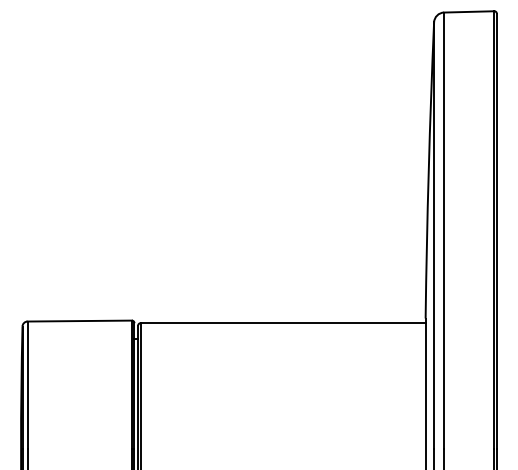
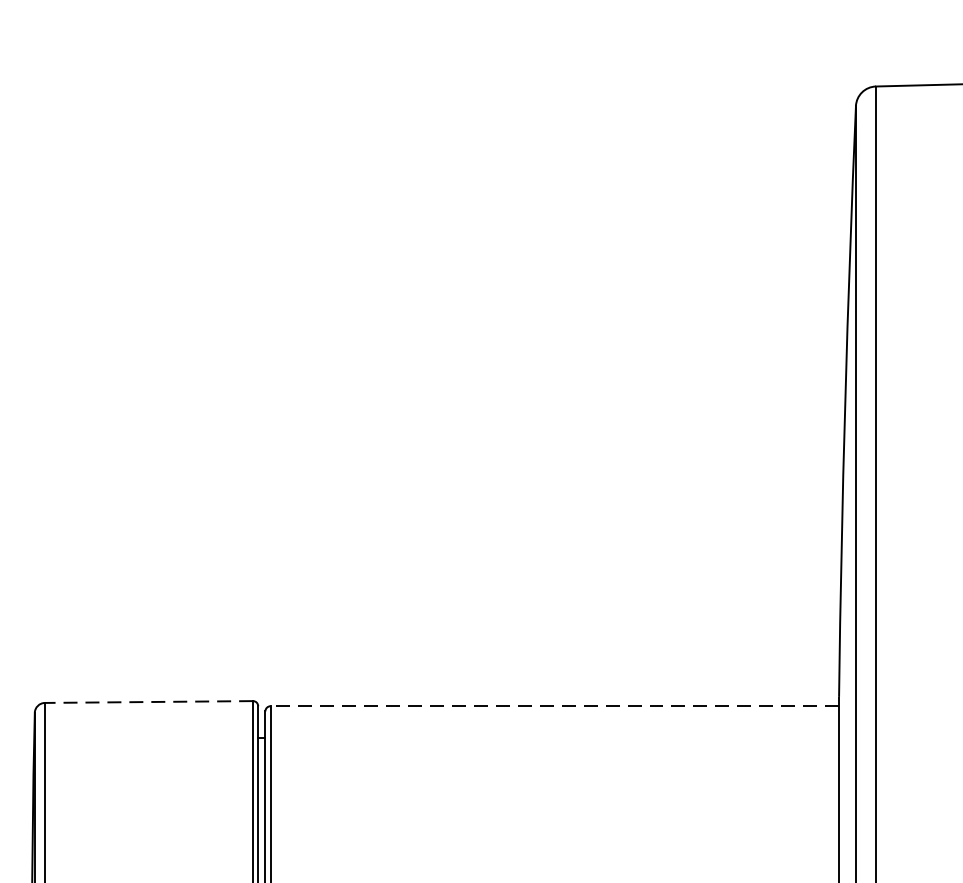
line: (79, 321) -> (148, 702), solid -> dashed
line: (282, 323) -> (553, 706), solid -> dashed

